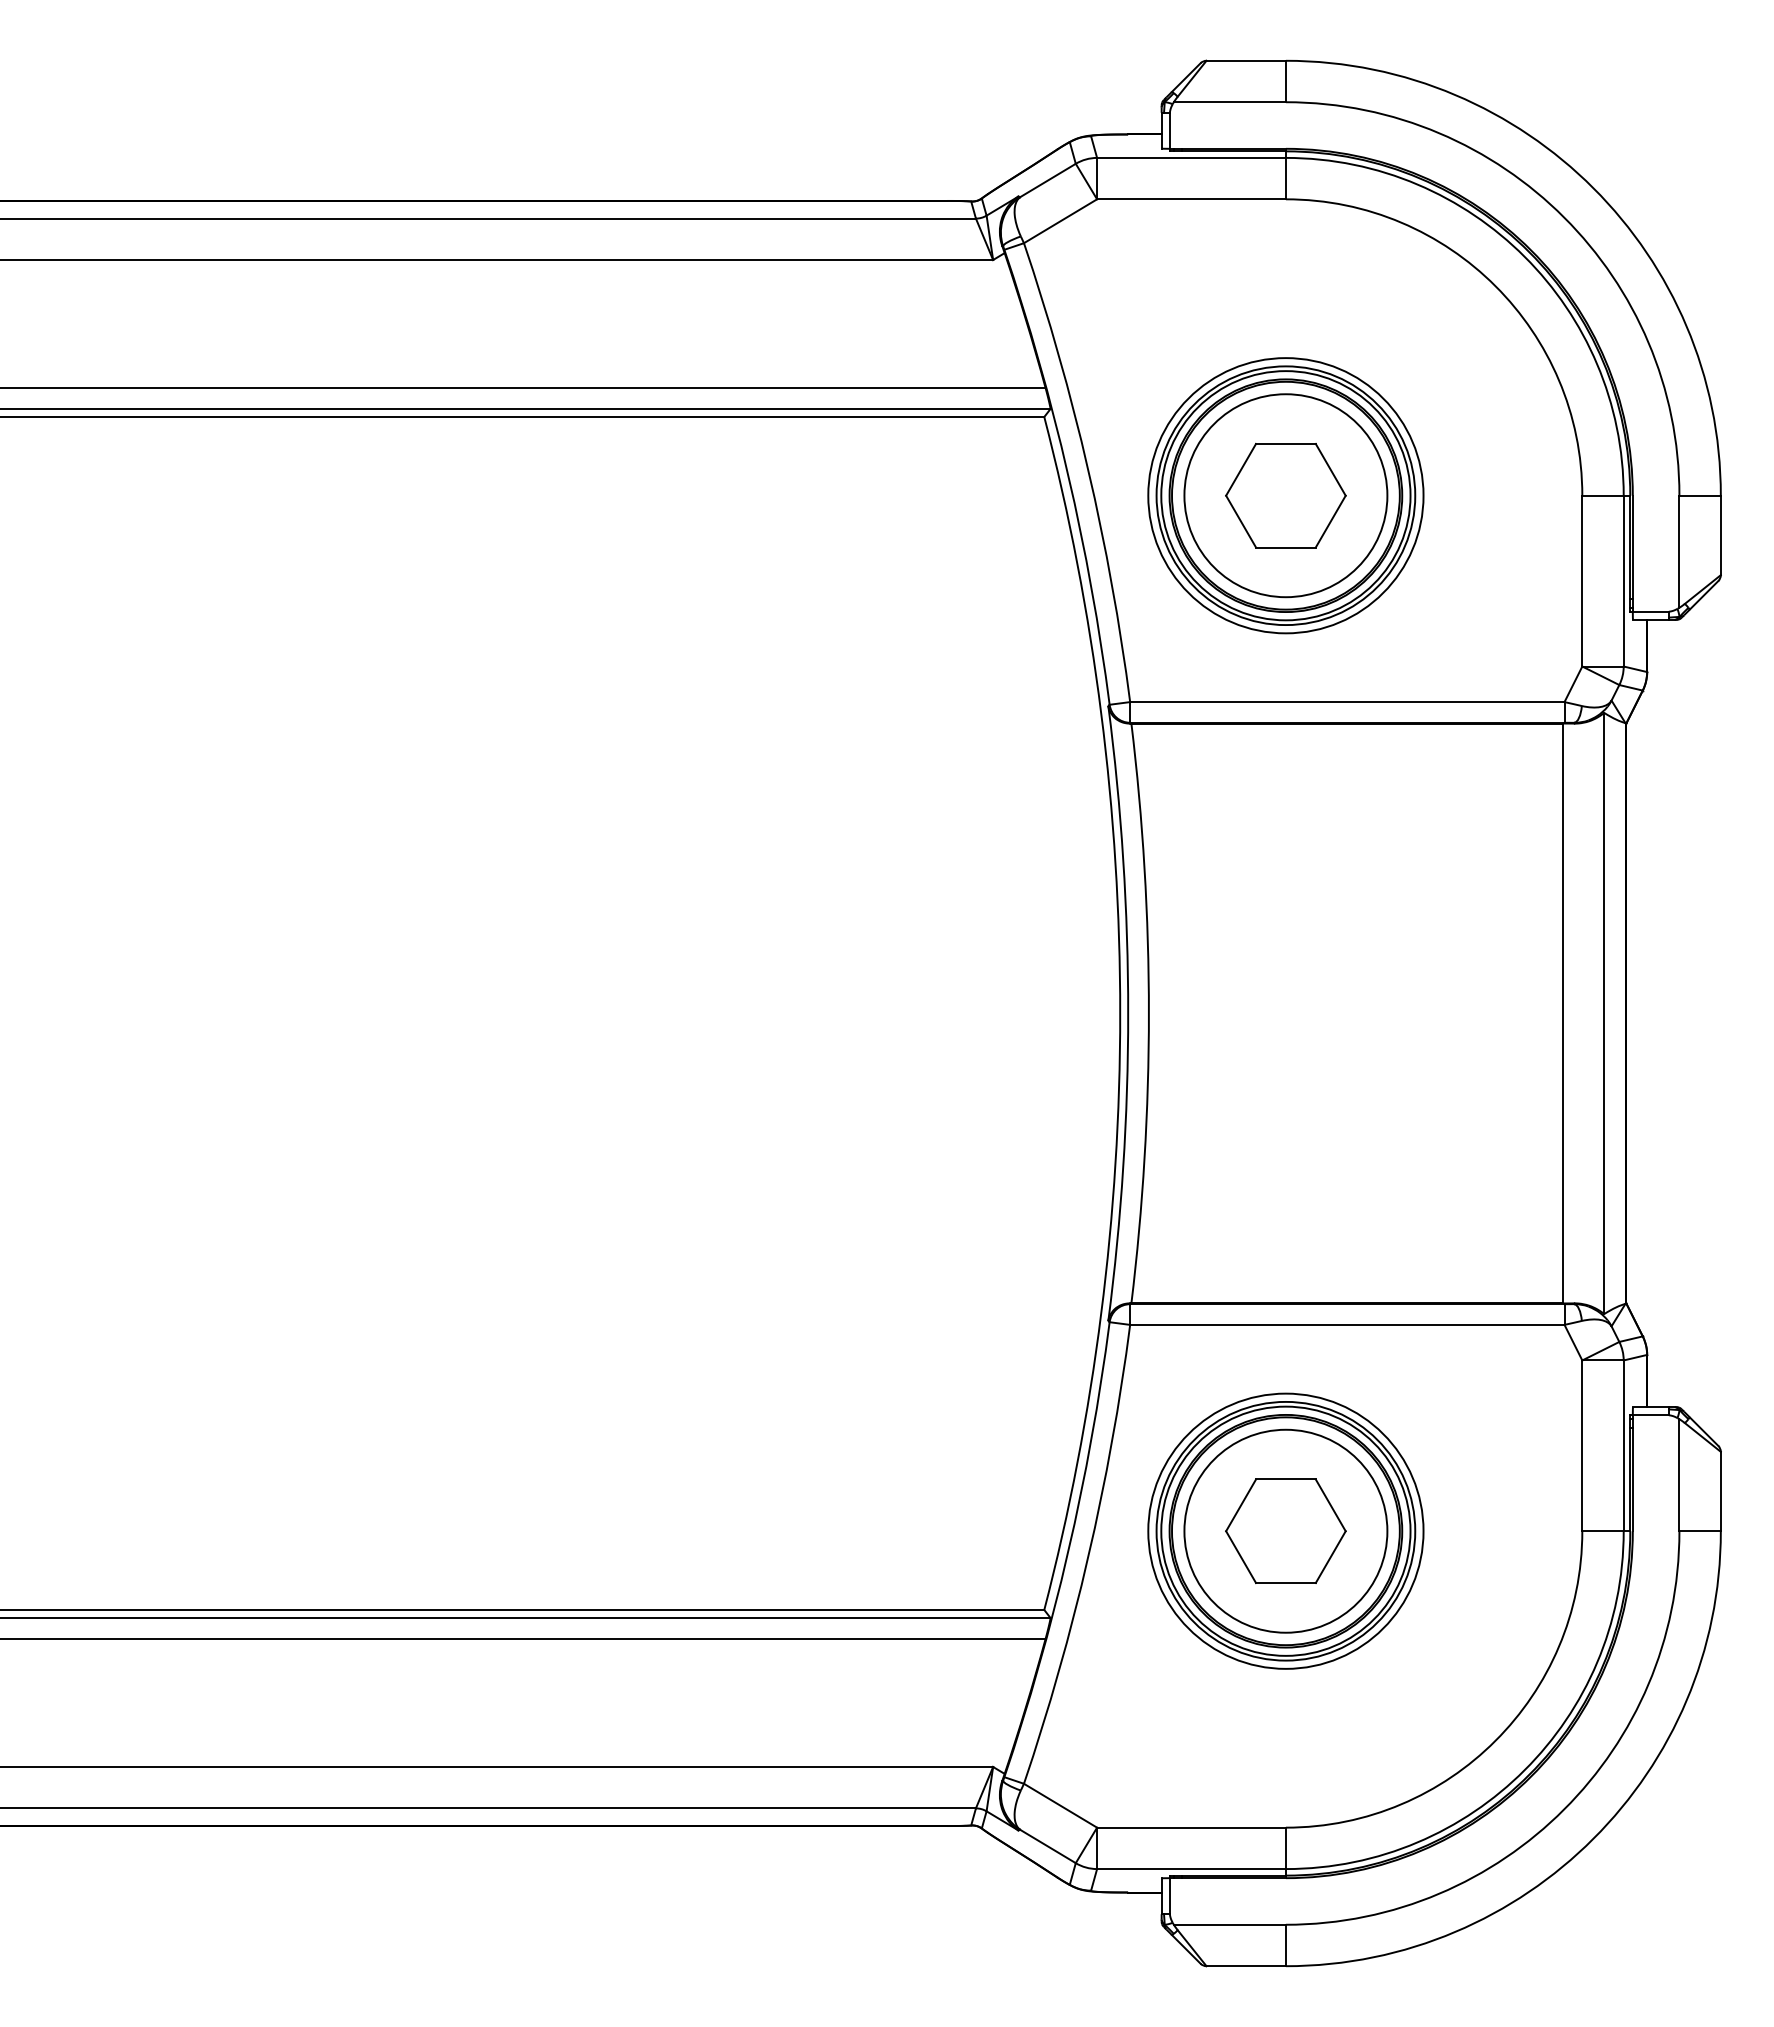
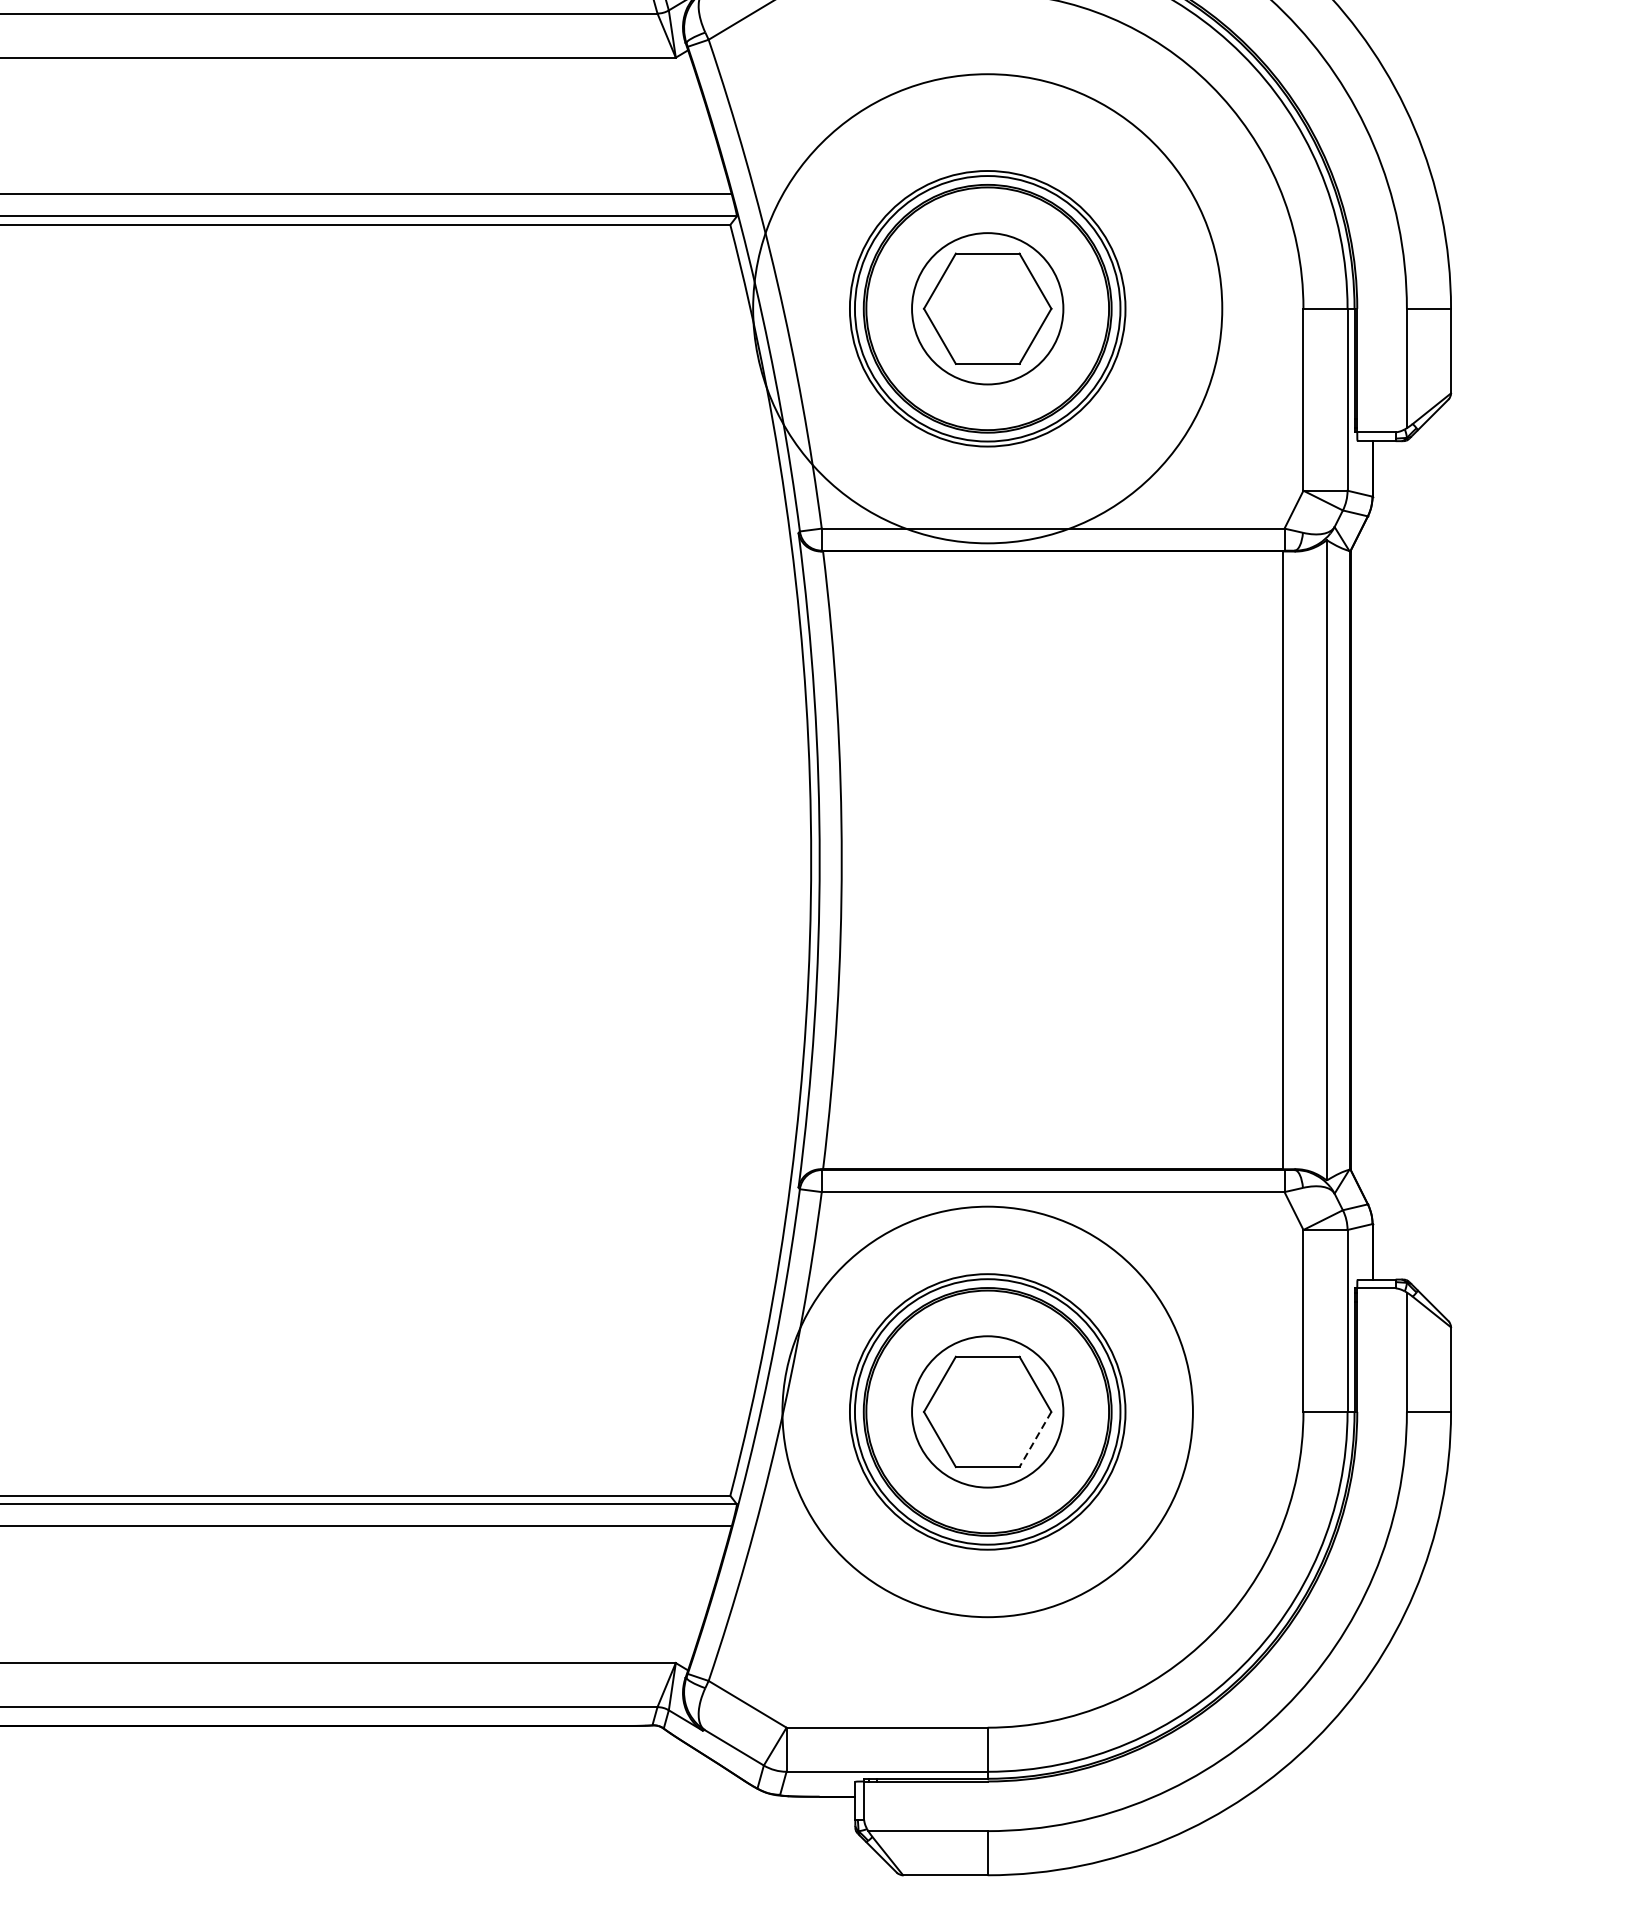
circle: (1285, 495) -> (987, 308), size x0.7
circle: (1285, 495) -> (987, 308), size x1.6
circle: (1285, 1530) -> (987, 1411), size x0.7
circle: (1285, 1530) -> (987, 1411), size x1.4
line: (1330, 1557) -> (1035, 1439), solid -> dashed

